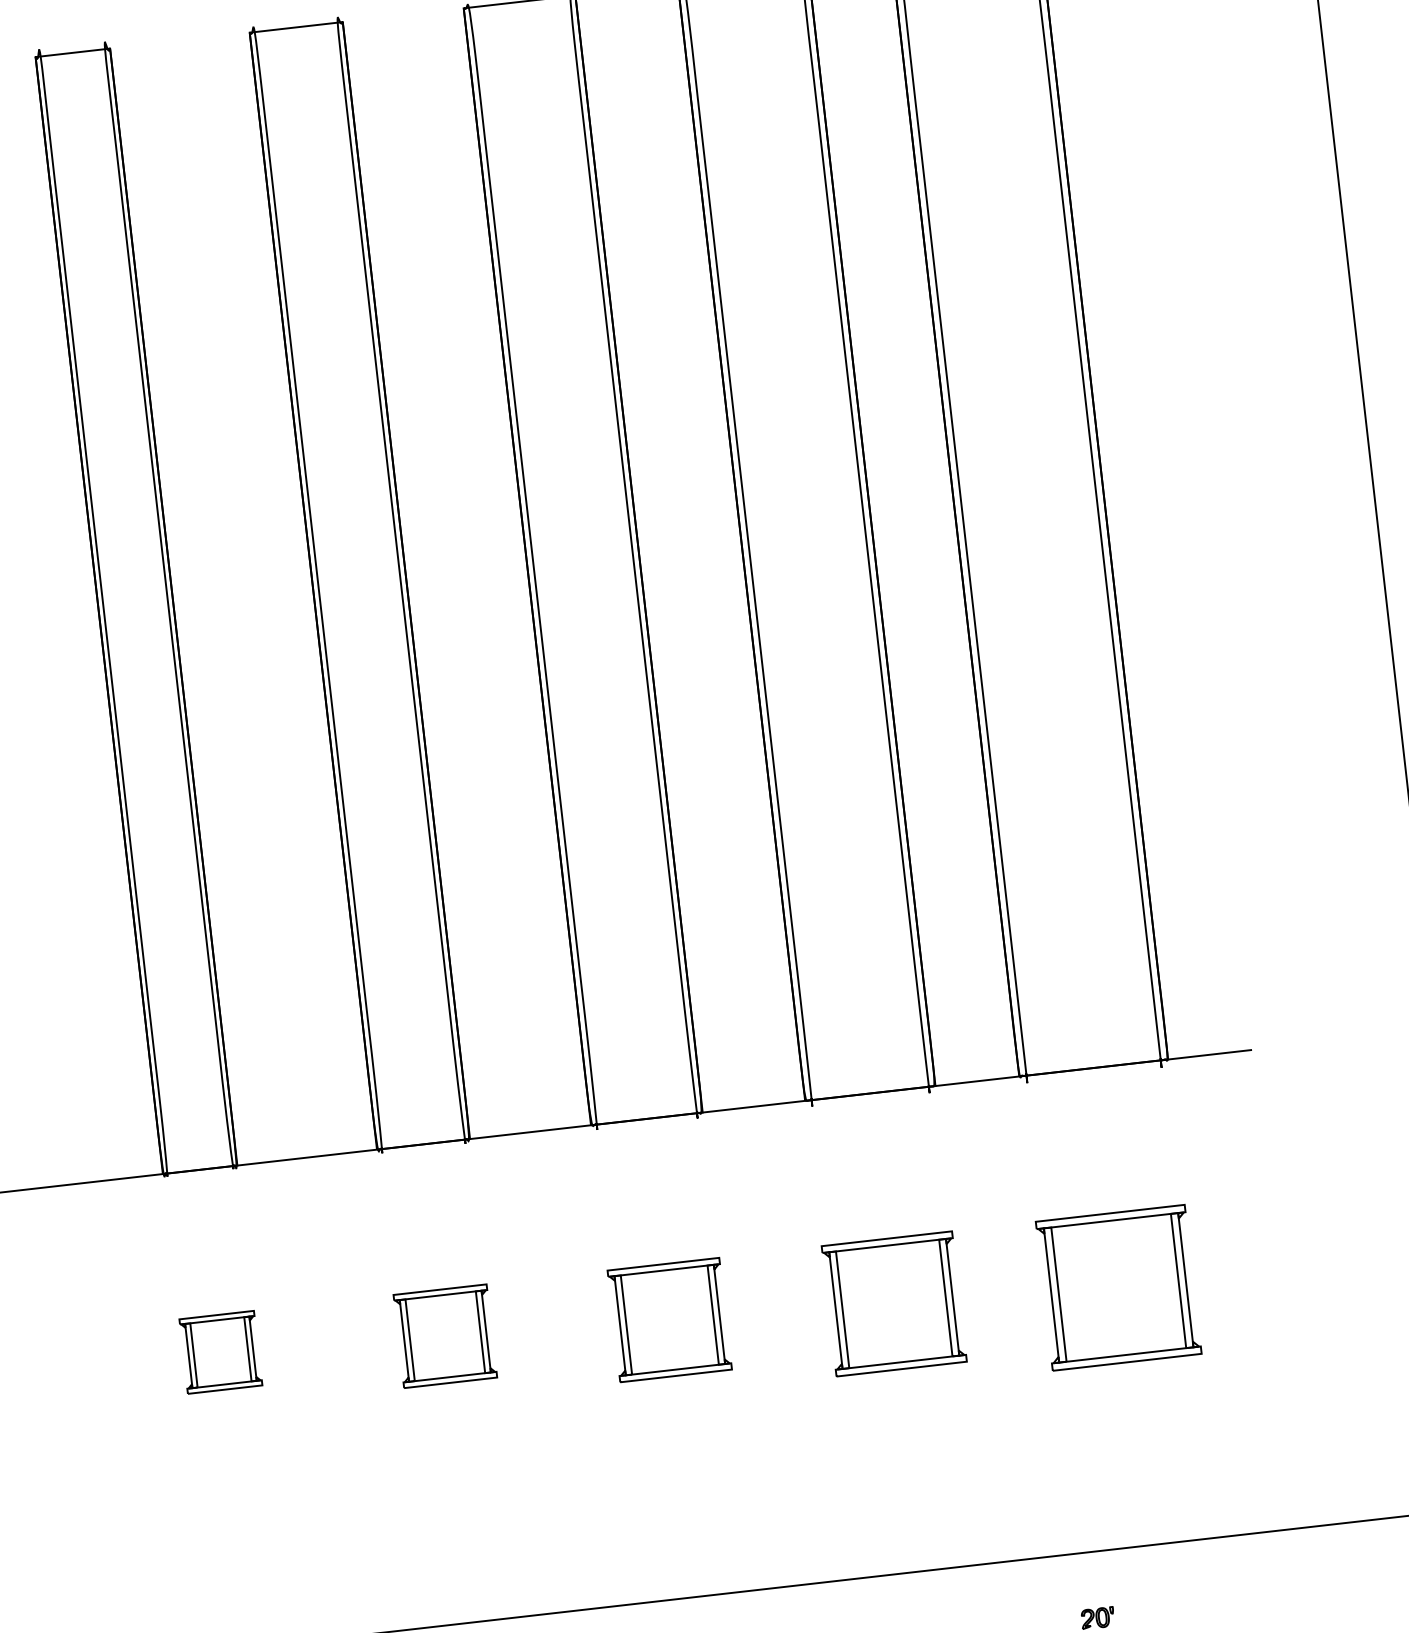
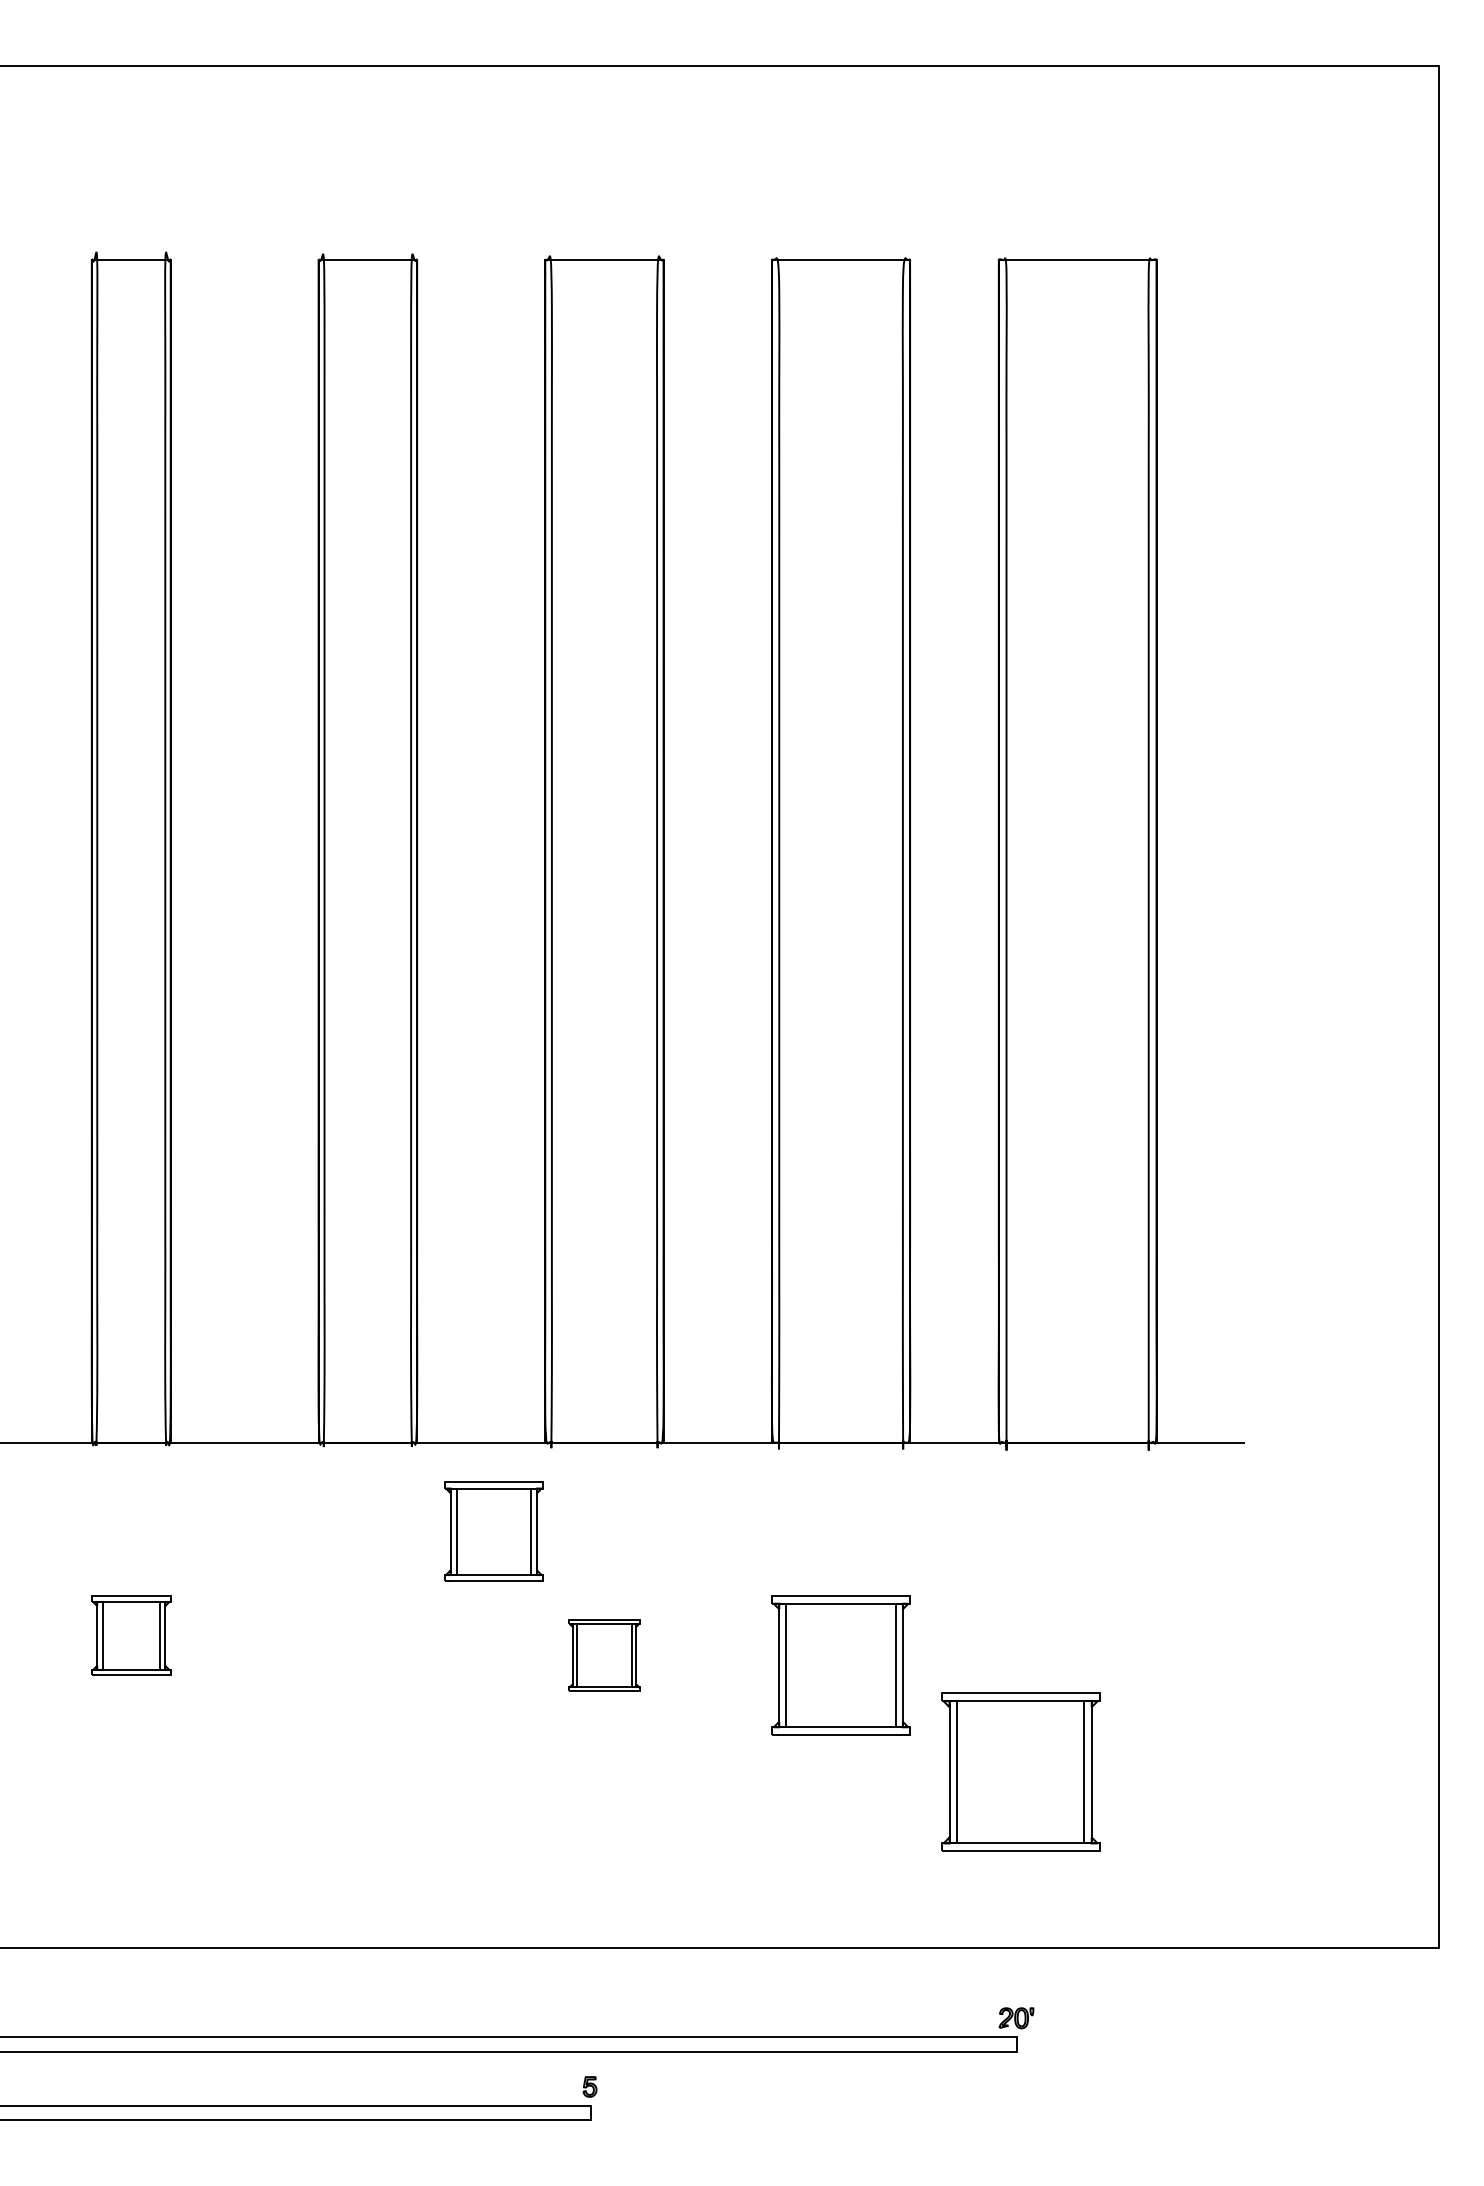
part: (1118, 1287) -> (1020, 1771), moved
part: (669, 1319) -> (604, 1655), size x0.6
part: (444, 1336) -> (493, 1531), moved

